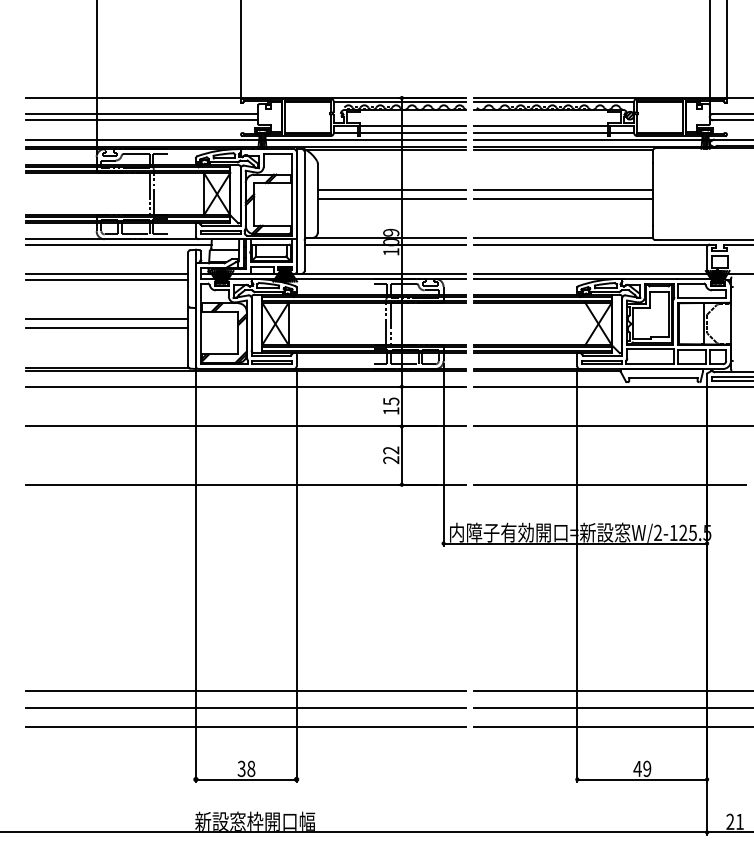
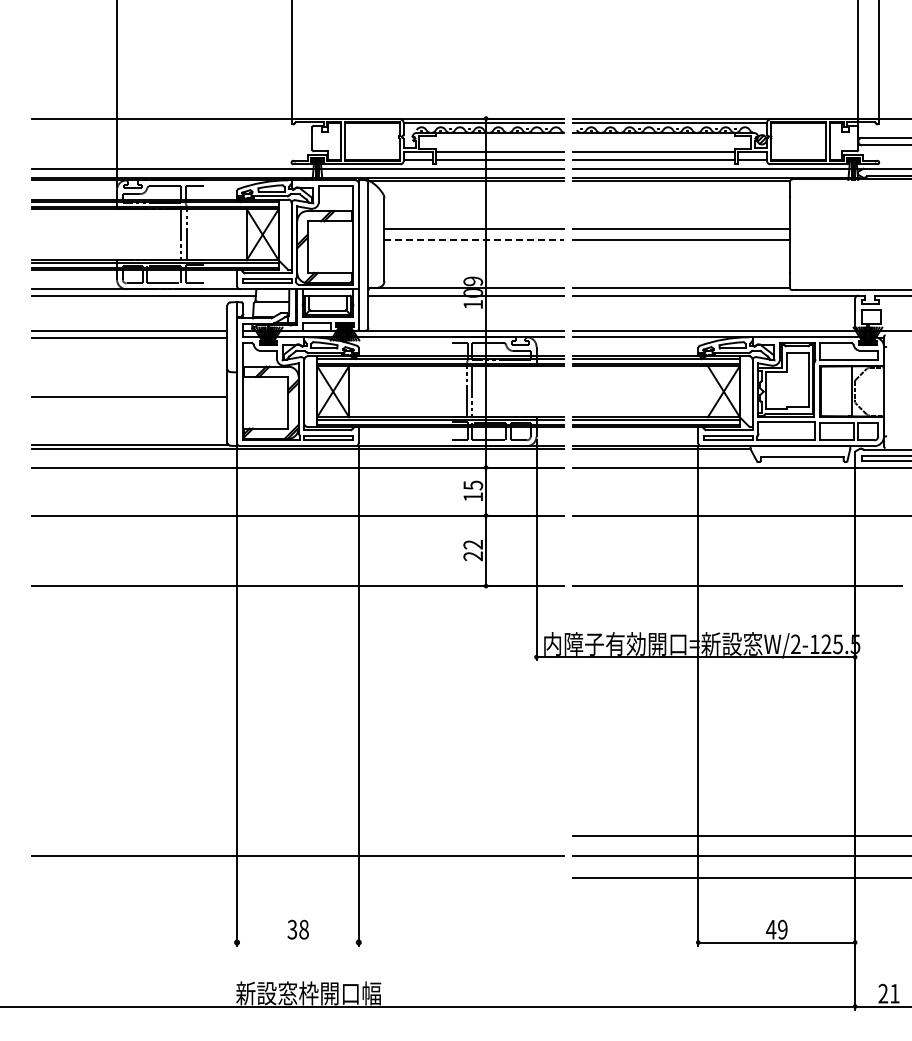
line: (142, 113) -> (172, 137), removed
line: (142, 120) -> (172, 145), removed
line: (392, 198) -> (474, 240), solid -> dashed
line: (106, 319) -> (129, 386), removed
line: (245, 691) -> (297, 835), removed
line: (245, 726) -> (297, 878), removed
line: (245, 779) -> (297, 942), removed

